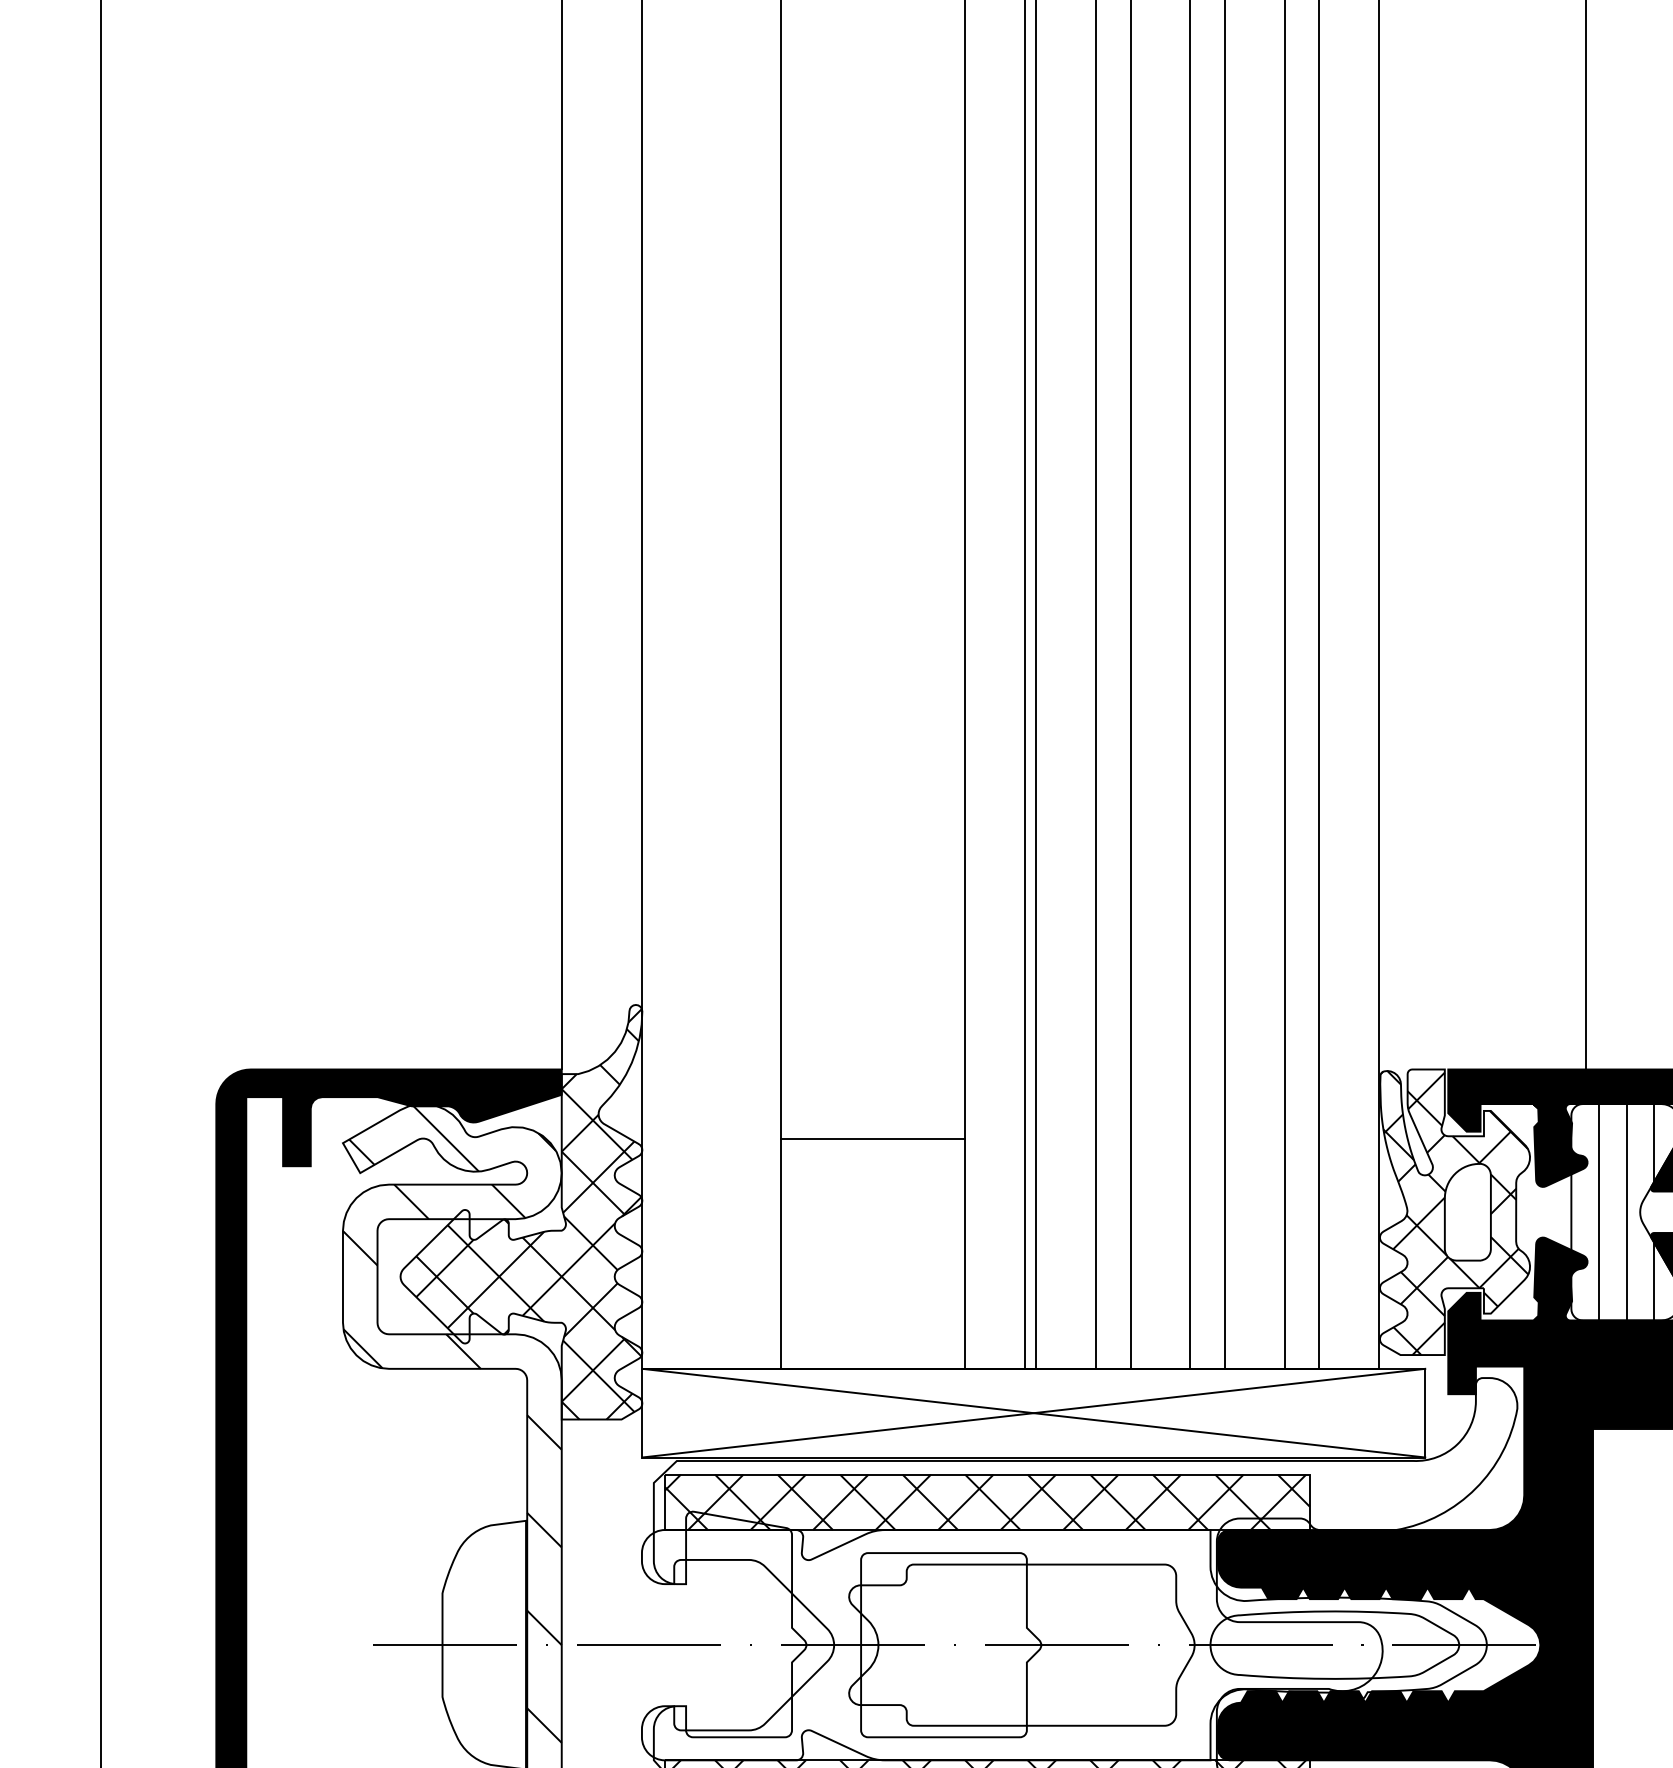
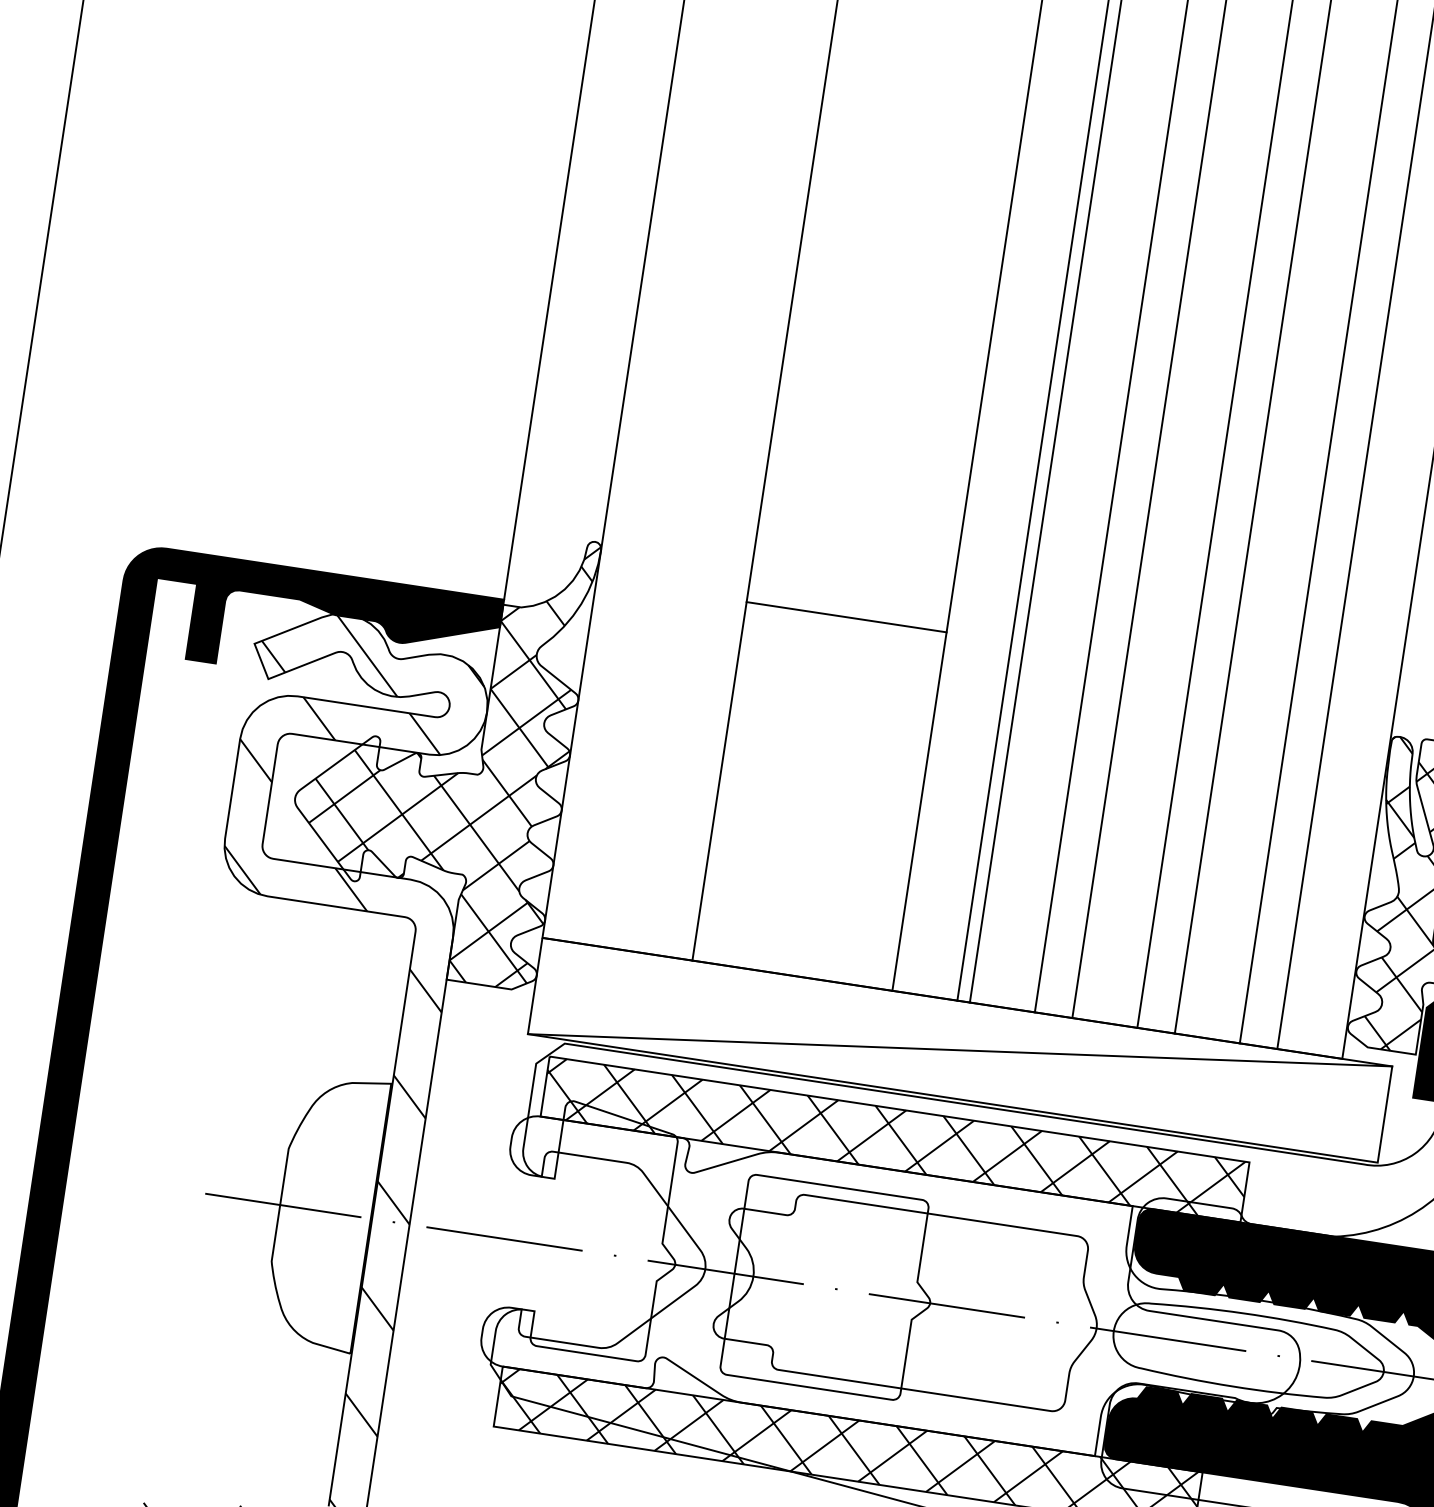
line: (872, 1138) -> (846, 617), moved
line: (1033, 1412) -> (959, 1049), removed

